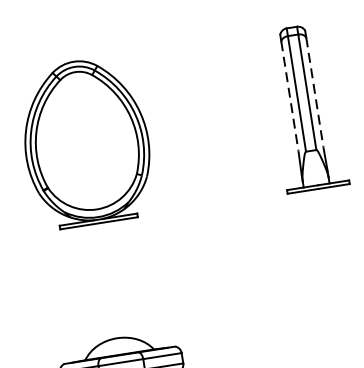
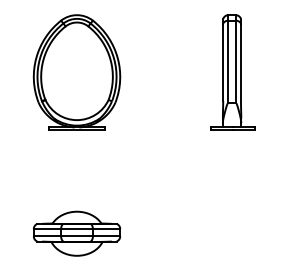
line: (314, 92) -> (240, 62), dashed -> solid
line: (290, 96) -> (223, 62), dashed -> solid

